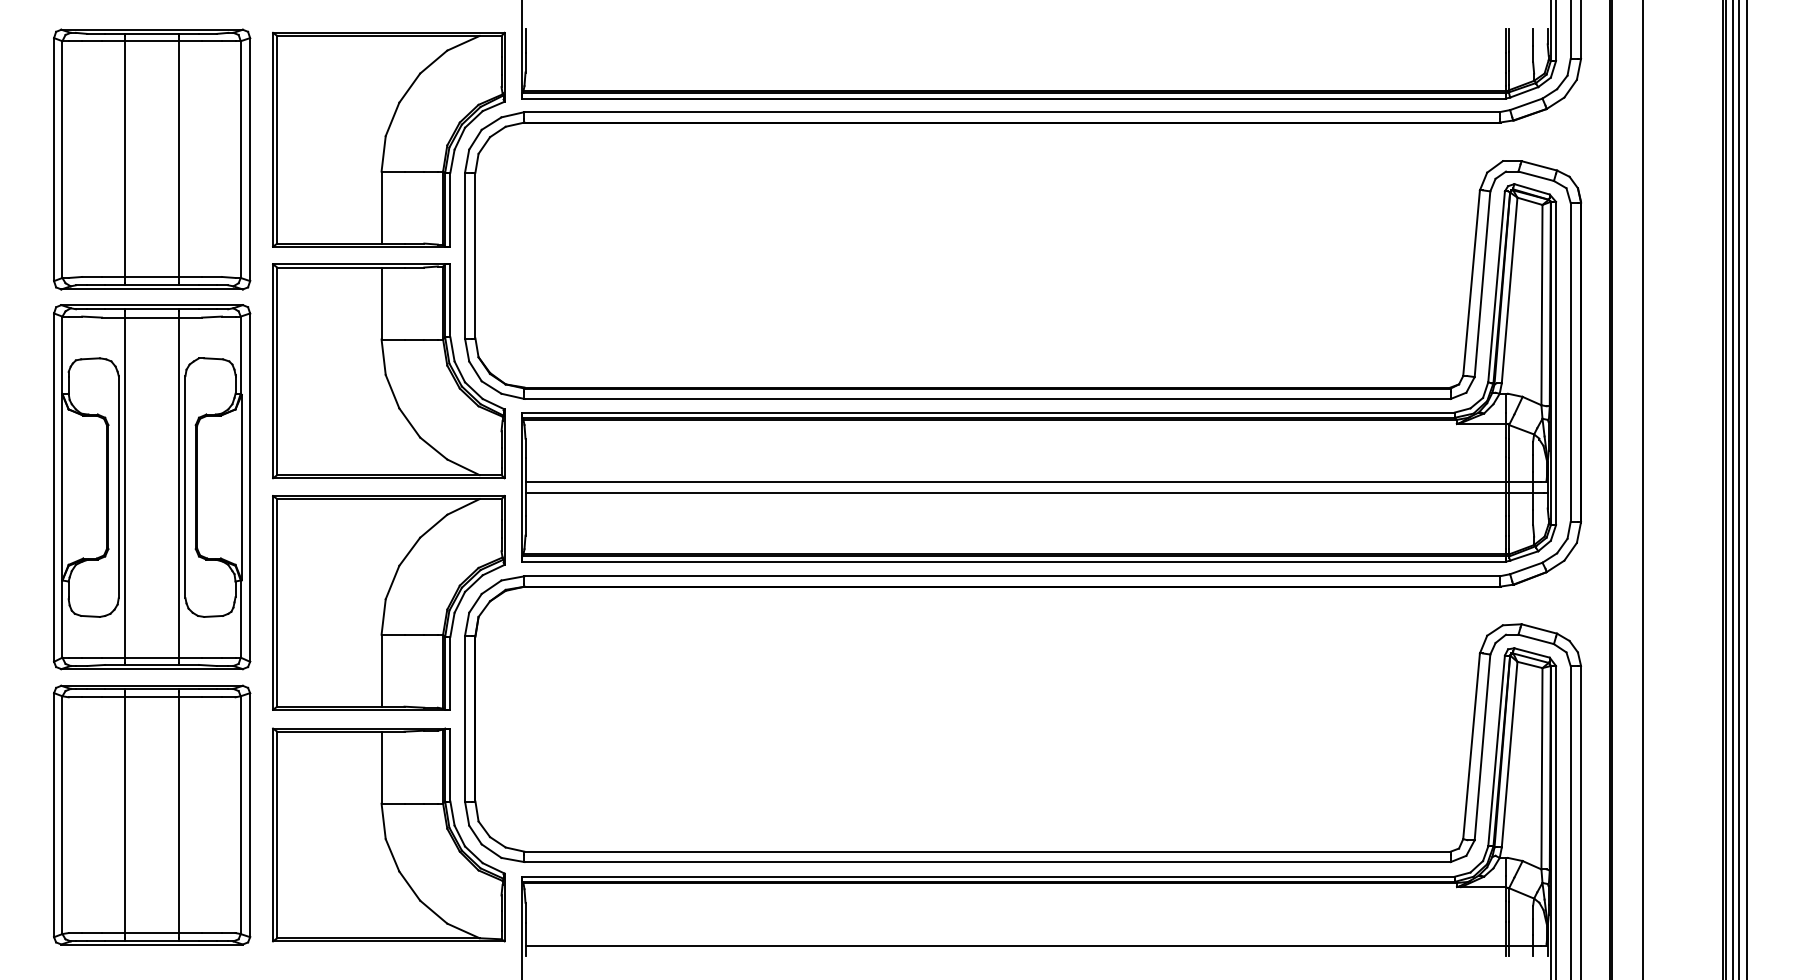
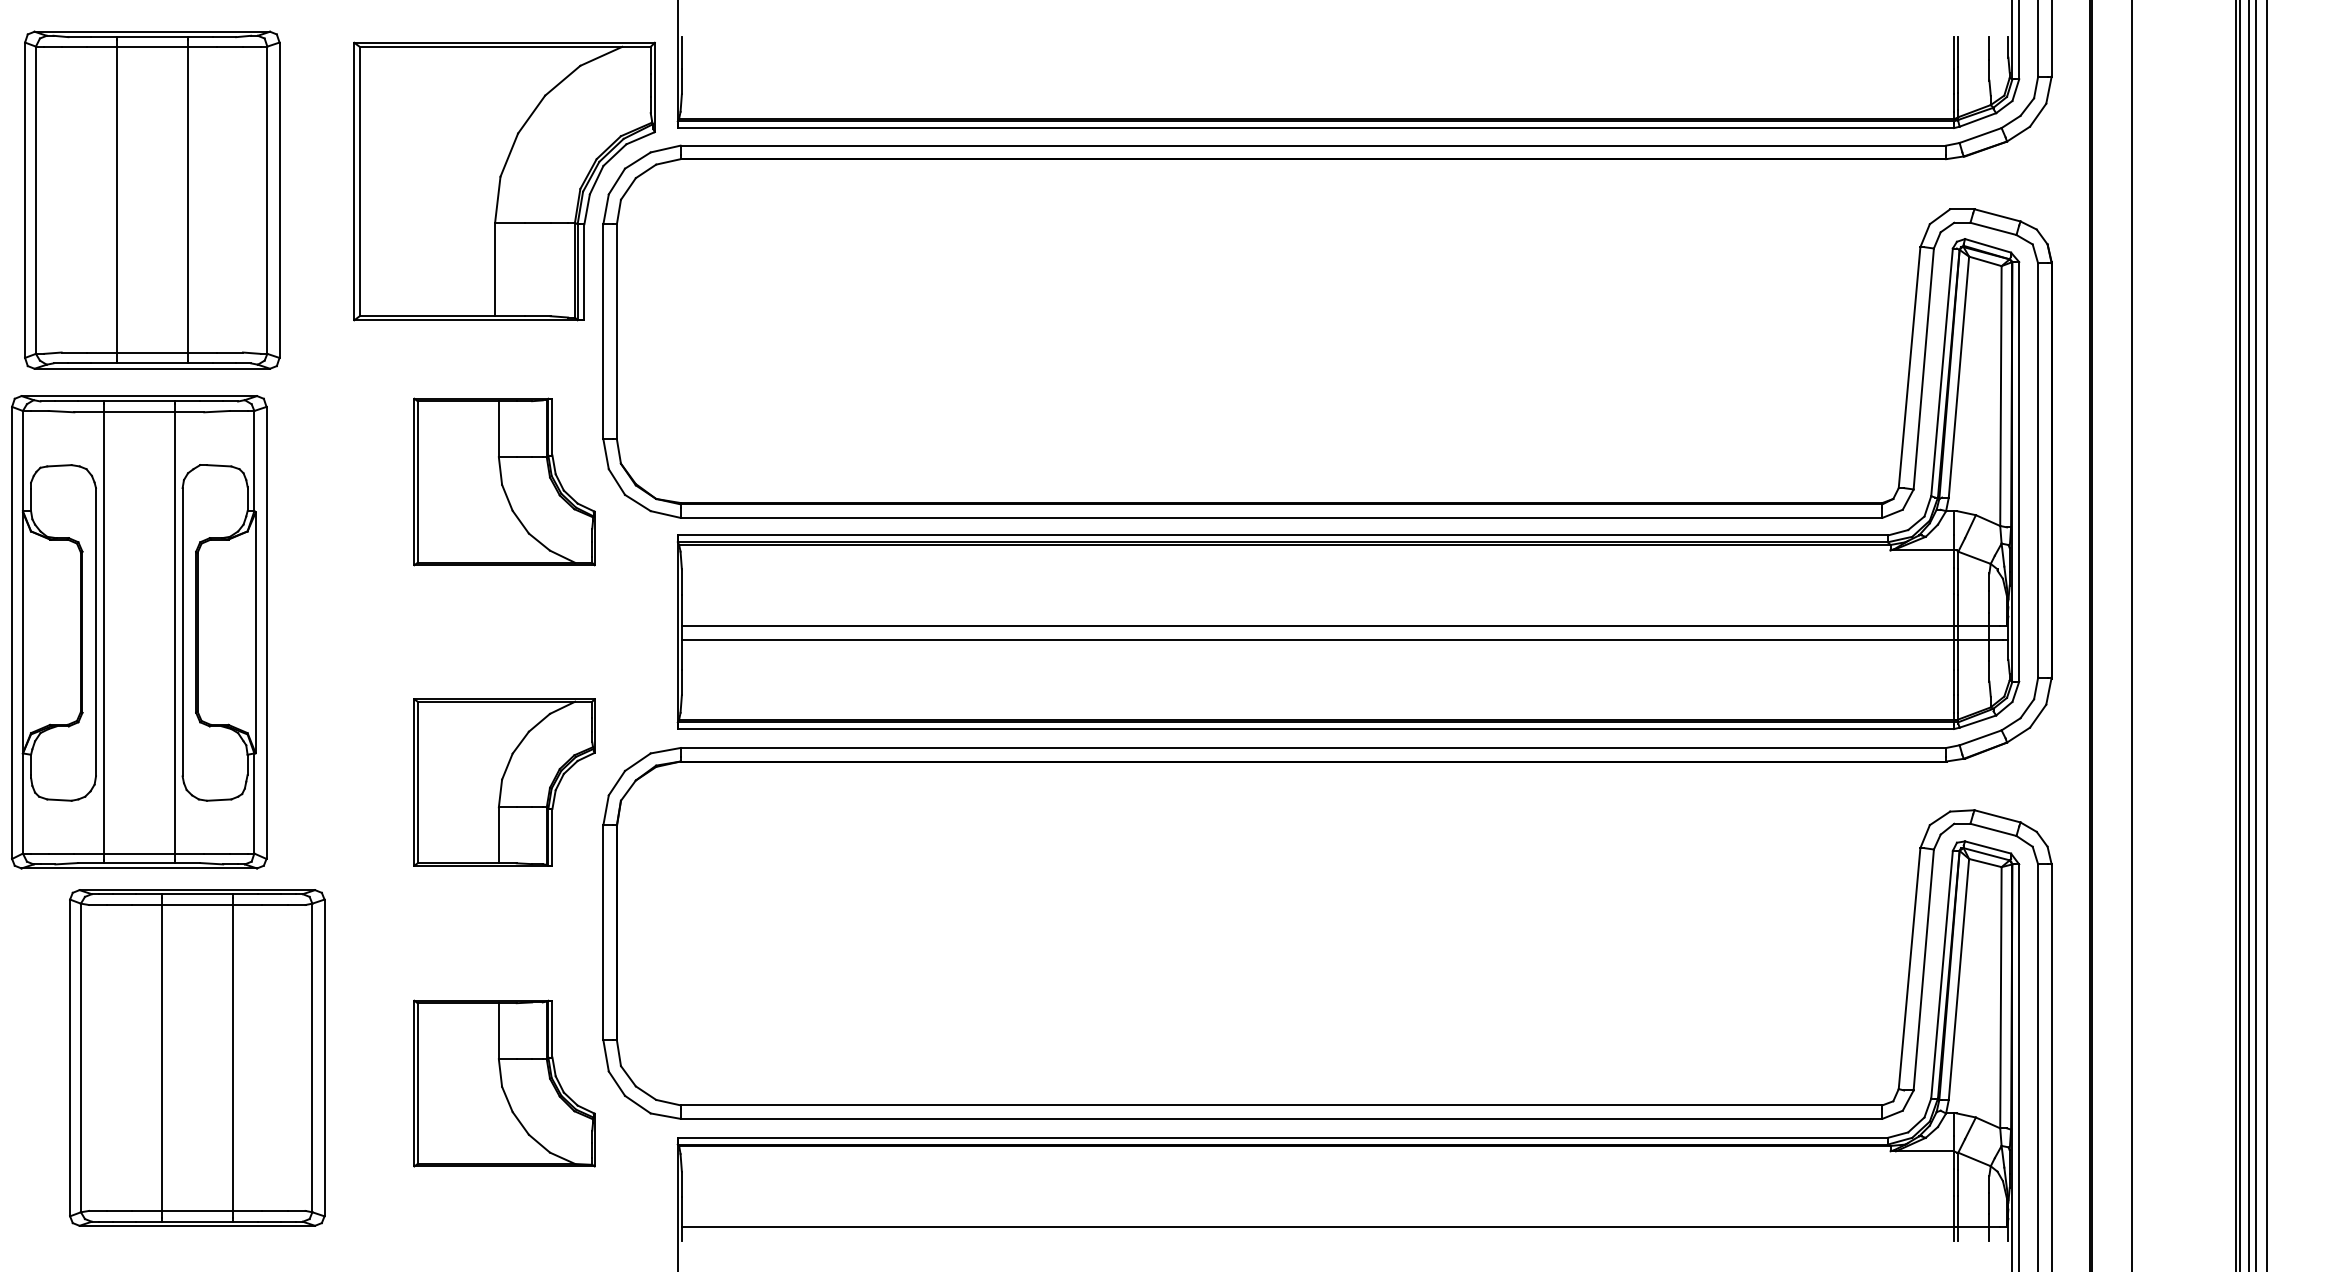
part: (152, 159) -> (152, 199), moved
part: (388, 370) -> (504, 481), size x0.6
part: (152, 487) -> (139, 632), moved
part: (388, 602) -> (504, 782), size x0.6
part: (388, 834) -> (504, 1083), size x0.6

